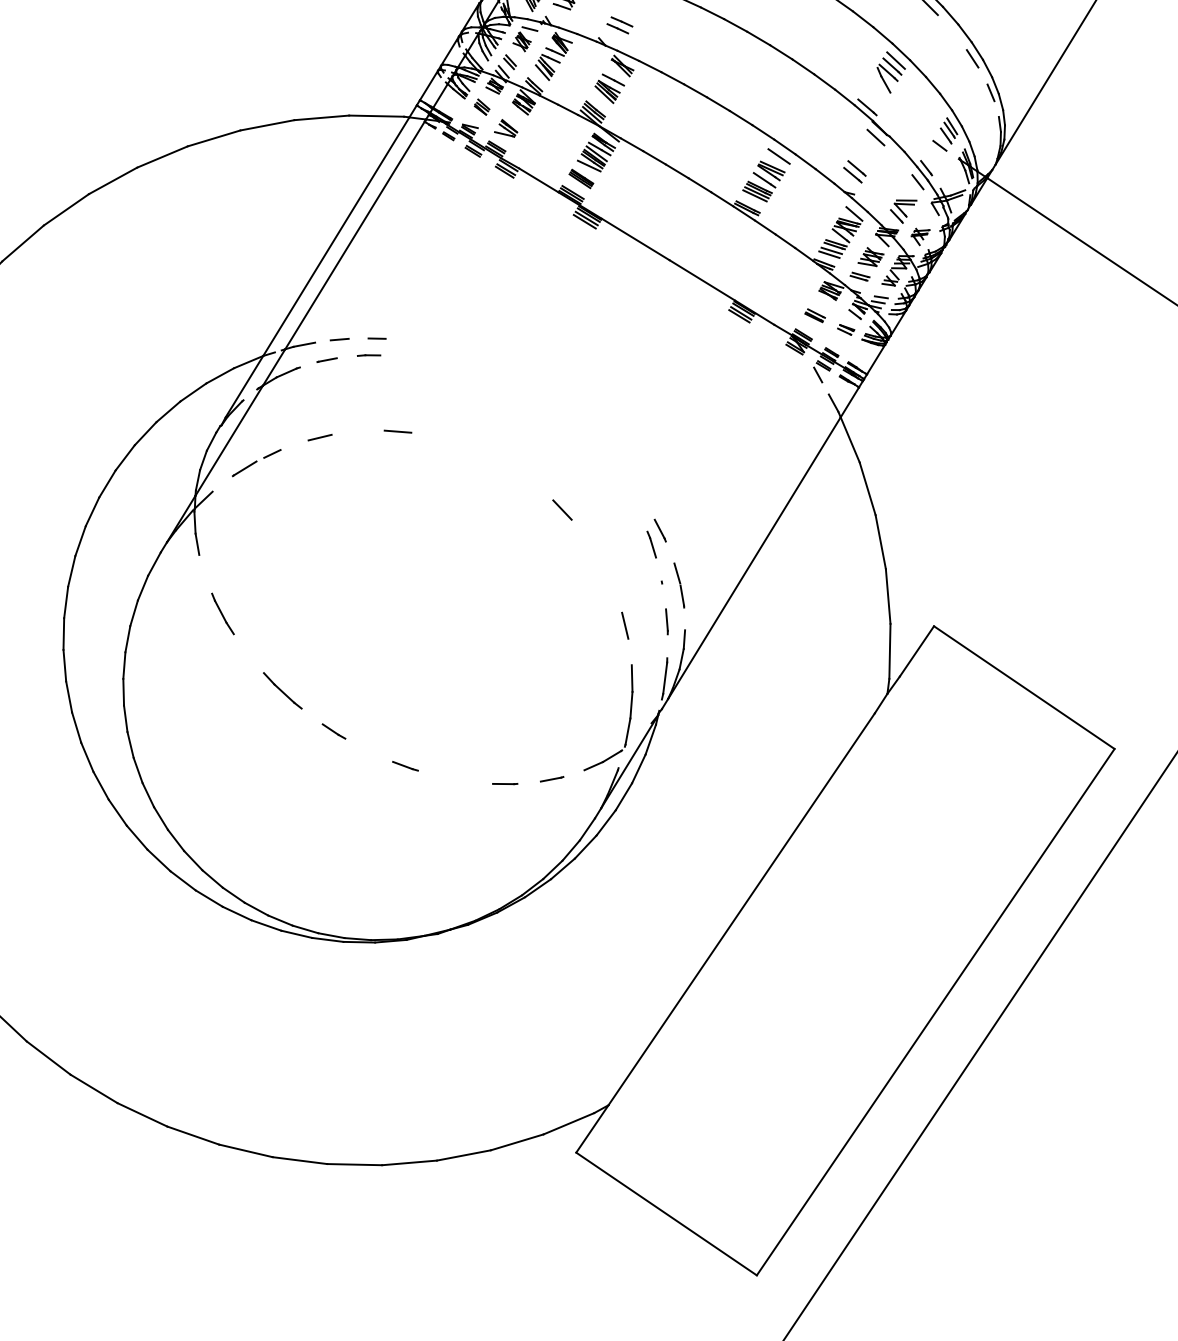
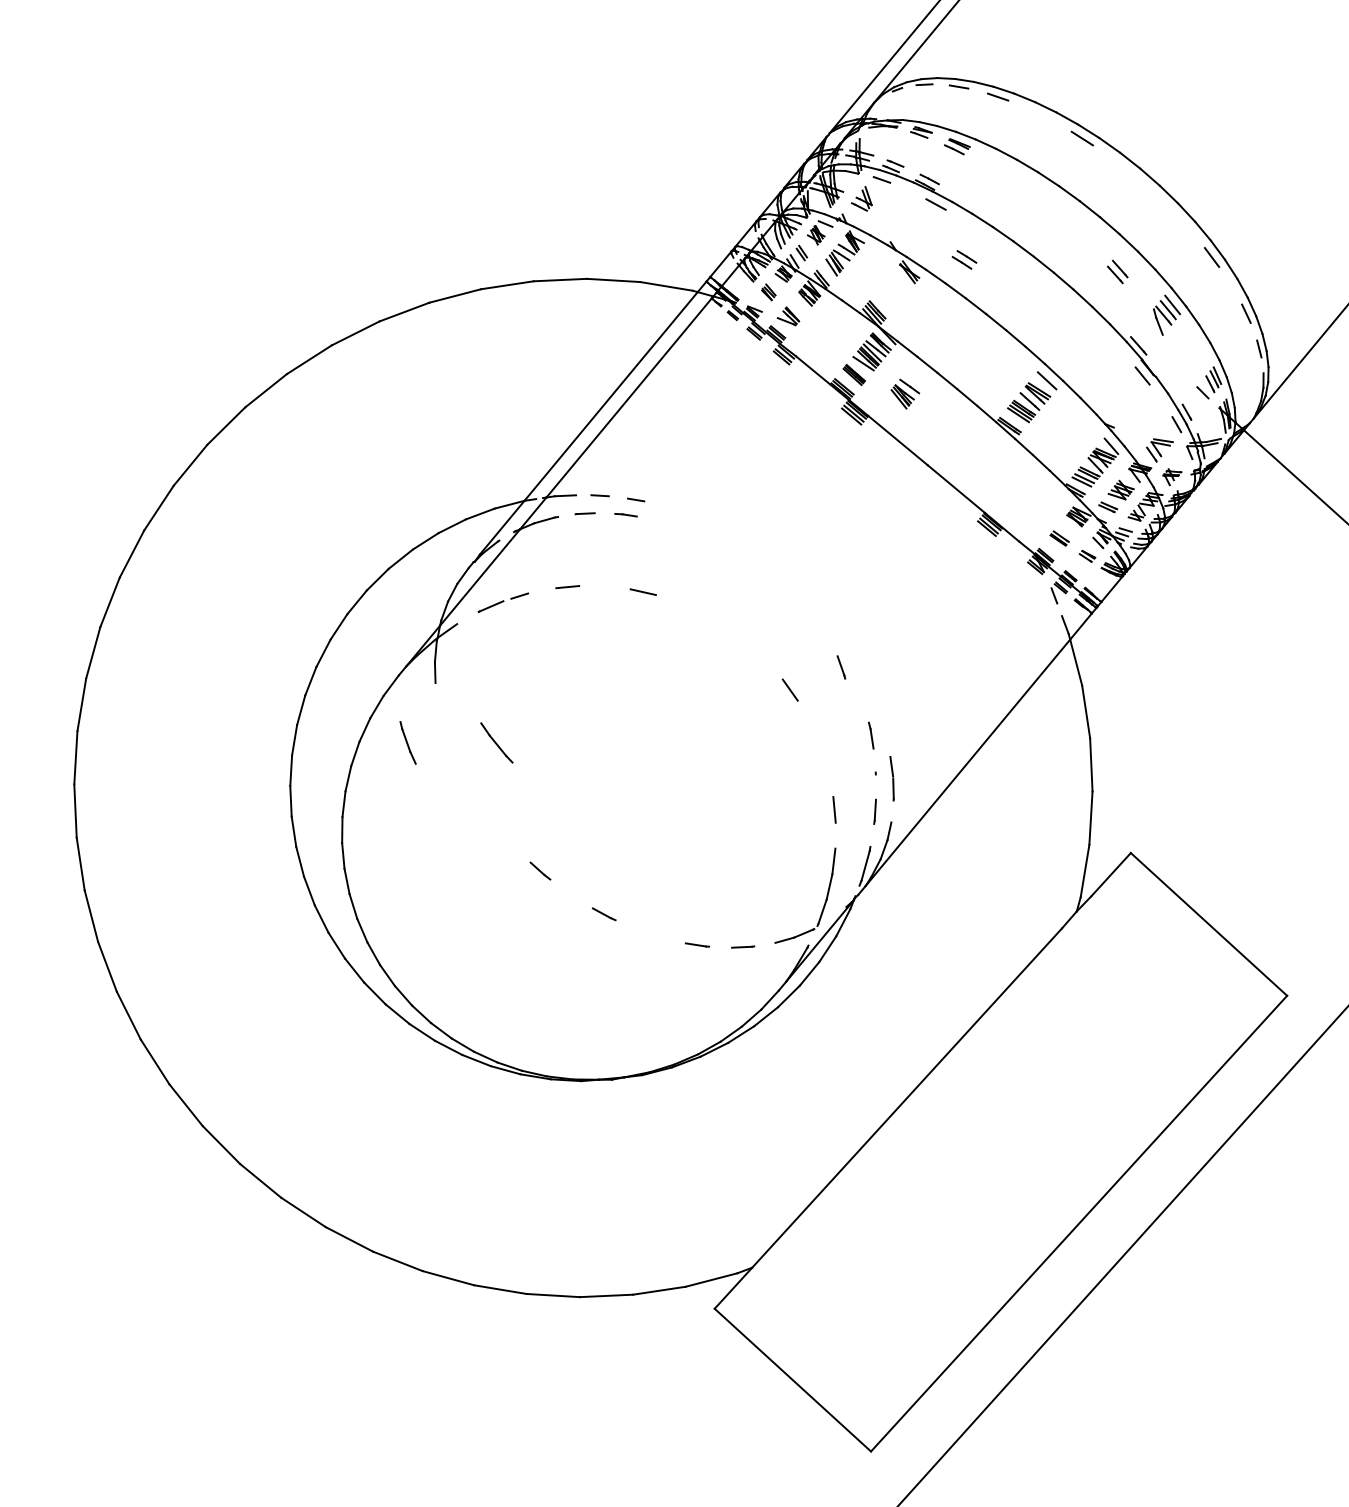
part: (619, 24) -> (964, 259), moved
part: (610, 87) -> (905, 393), moved
part: (854, 171) -> (1117, 271), moved
line: (660, 530) -> (841, 667), moved
line: (222, 613) -> (407, 742), moved
line: (282, 690) -> (496, 742), moved

